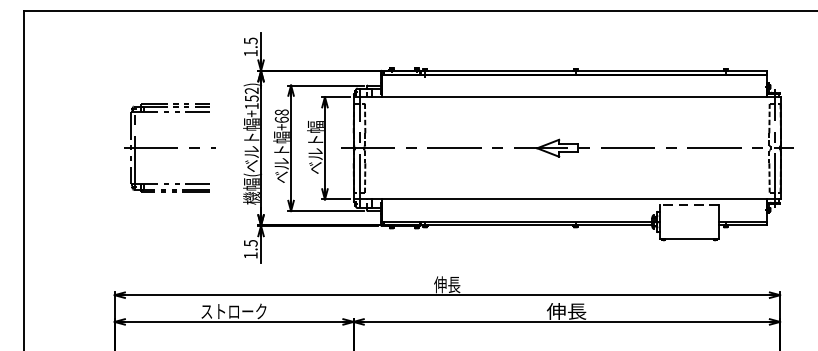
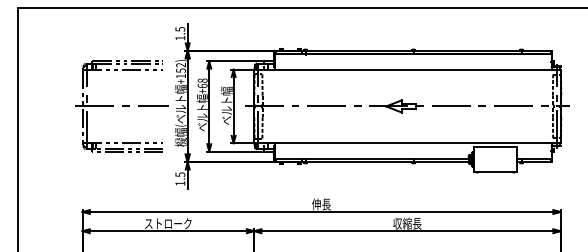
part: (168, 148) -> (121, 106), size x1.43
line: (689, 205) -> (495, 147), dashed -> solid
text: (566, 311) -> (407, 223), 伸長 -> 収縮長

